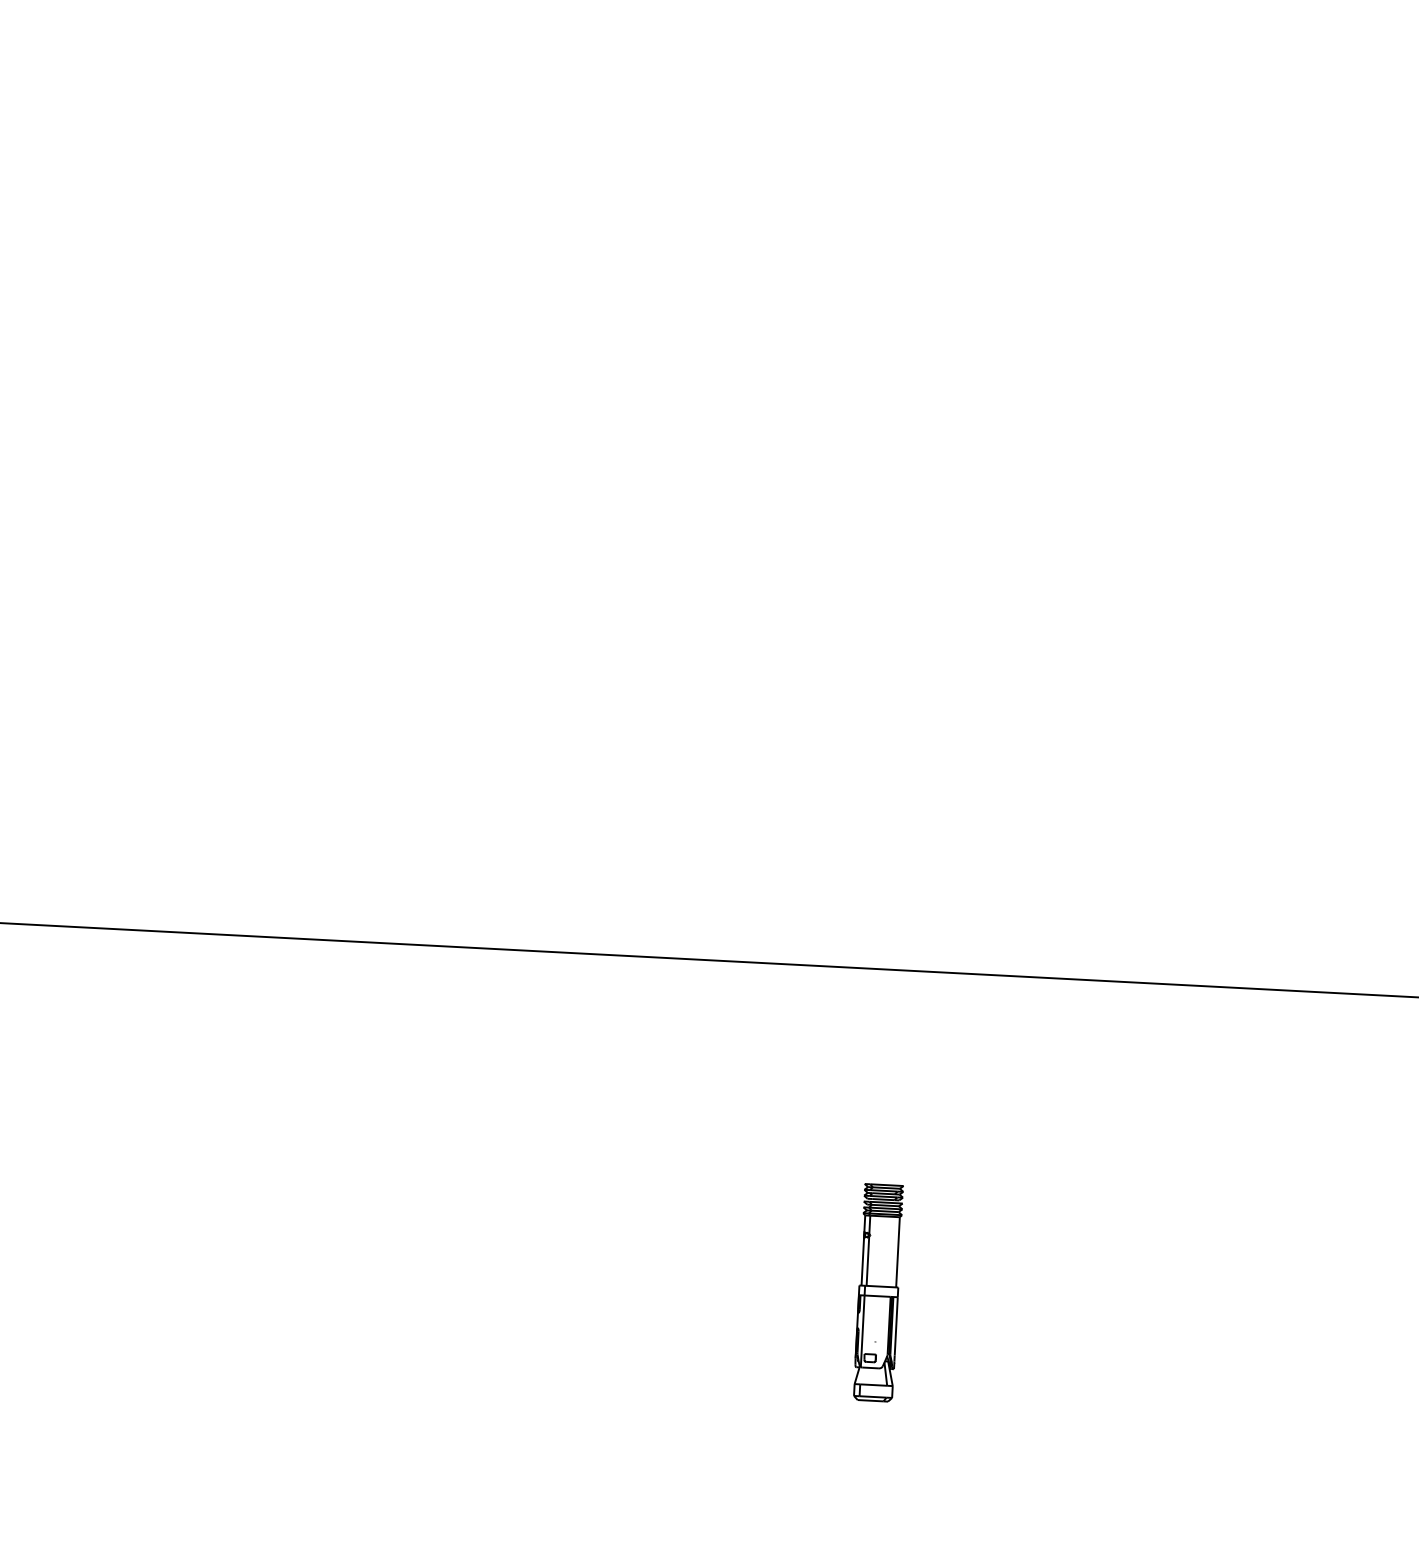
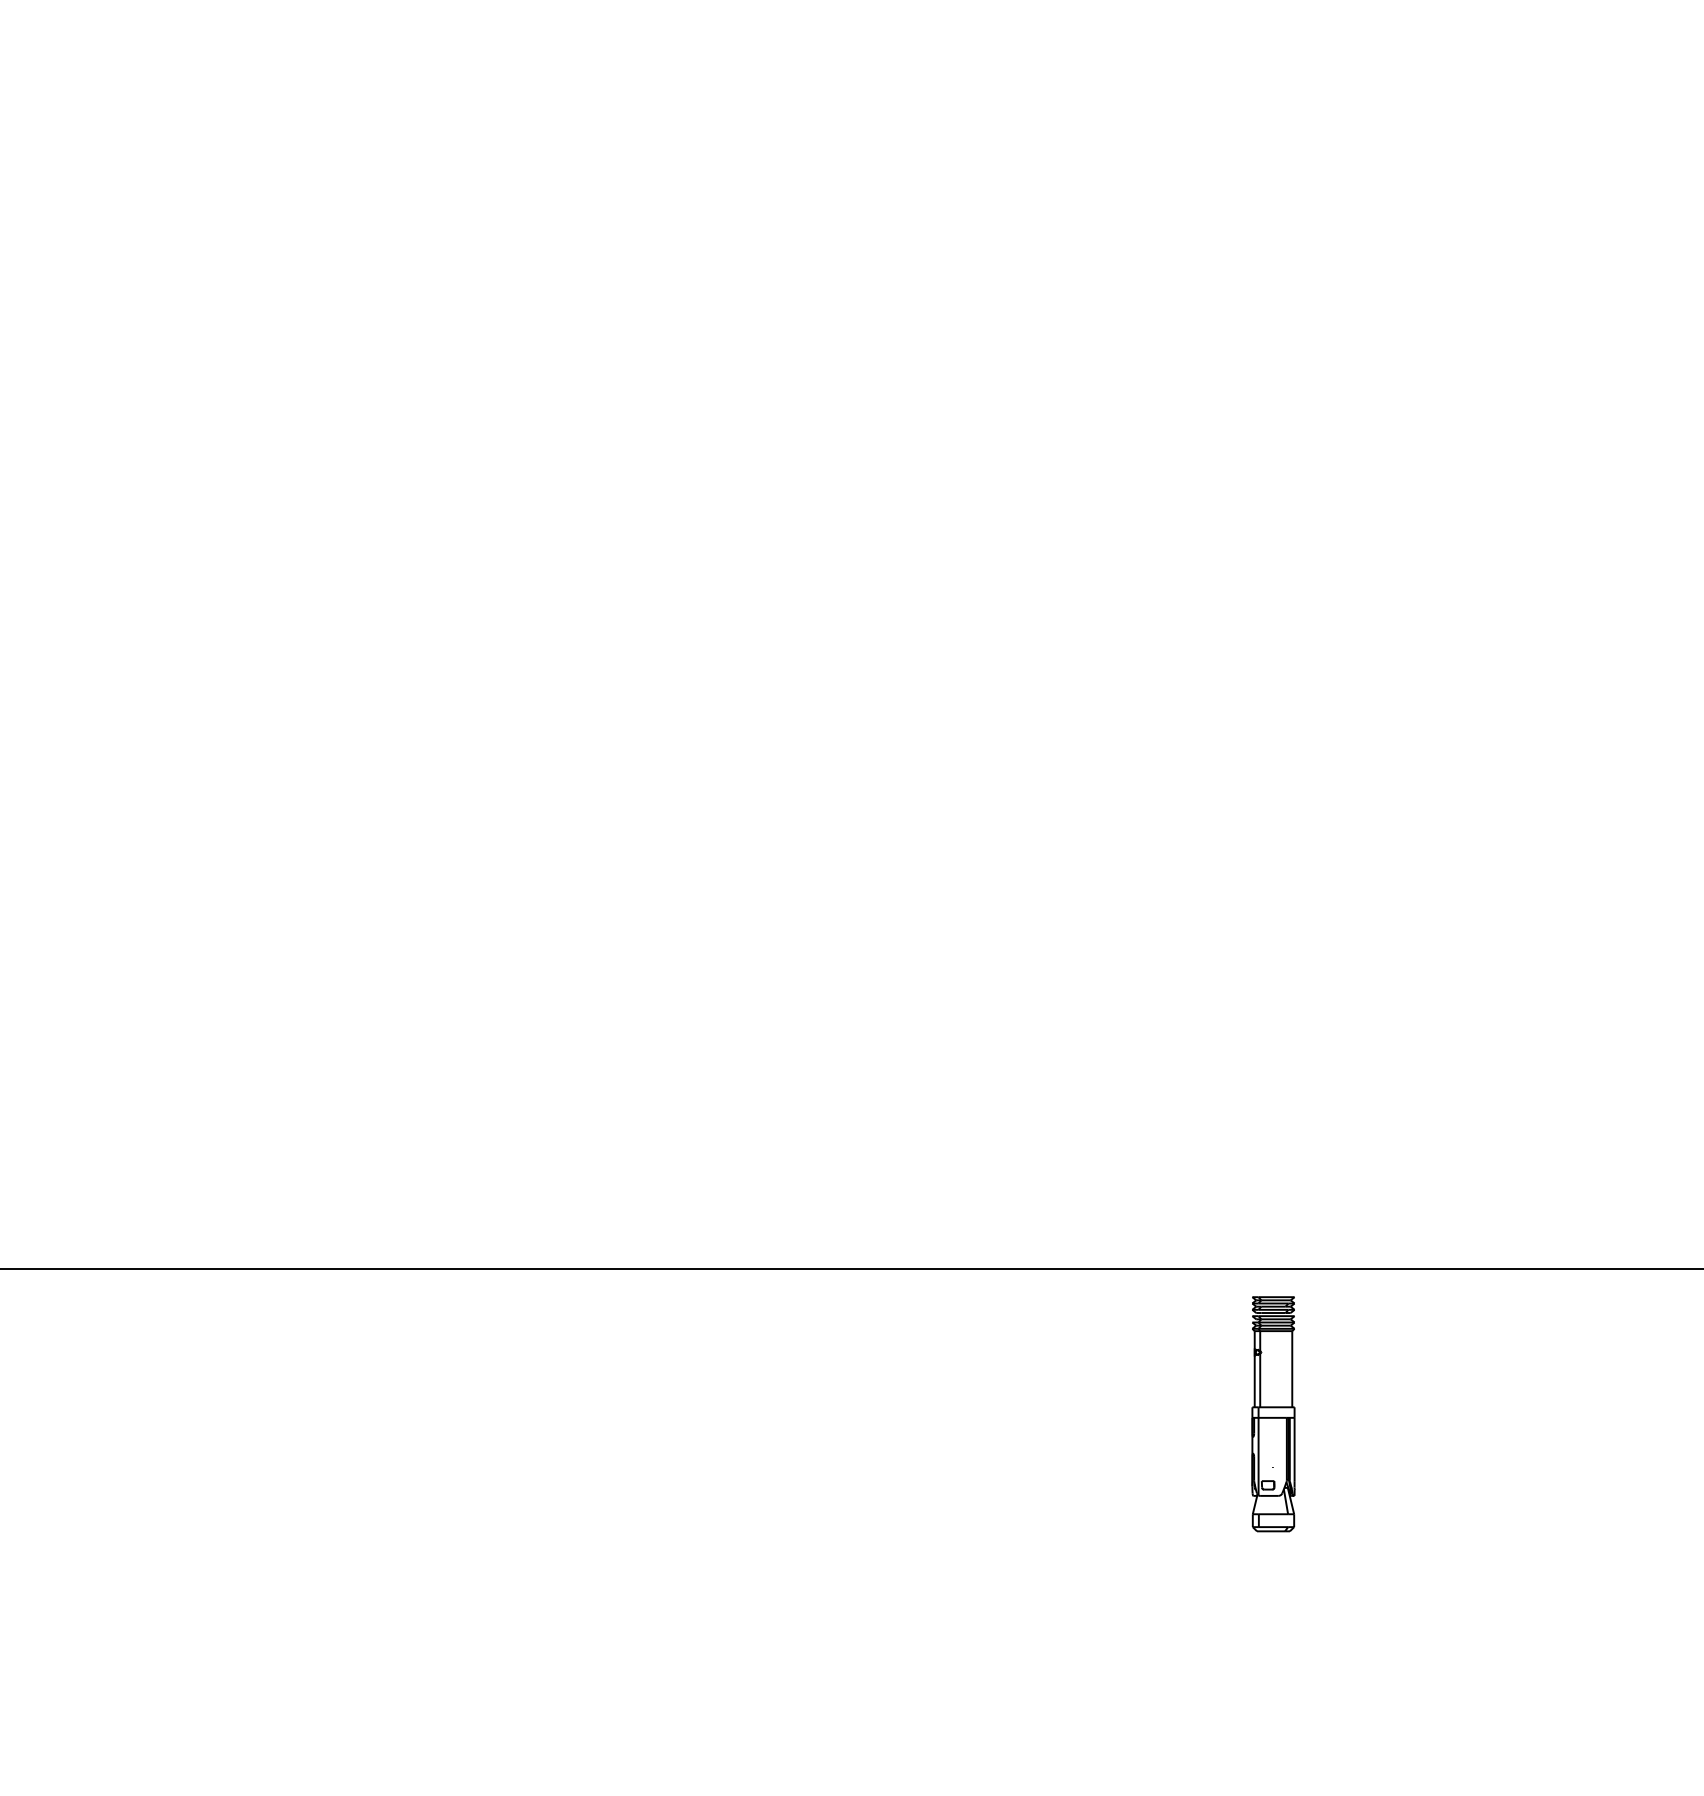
part: (878, 1293) -> (1273, 1414), moved

